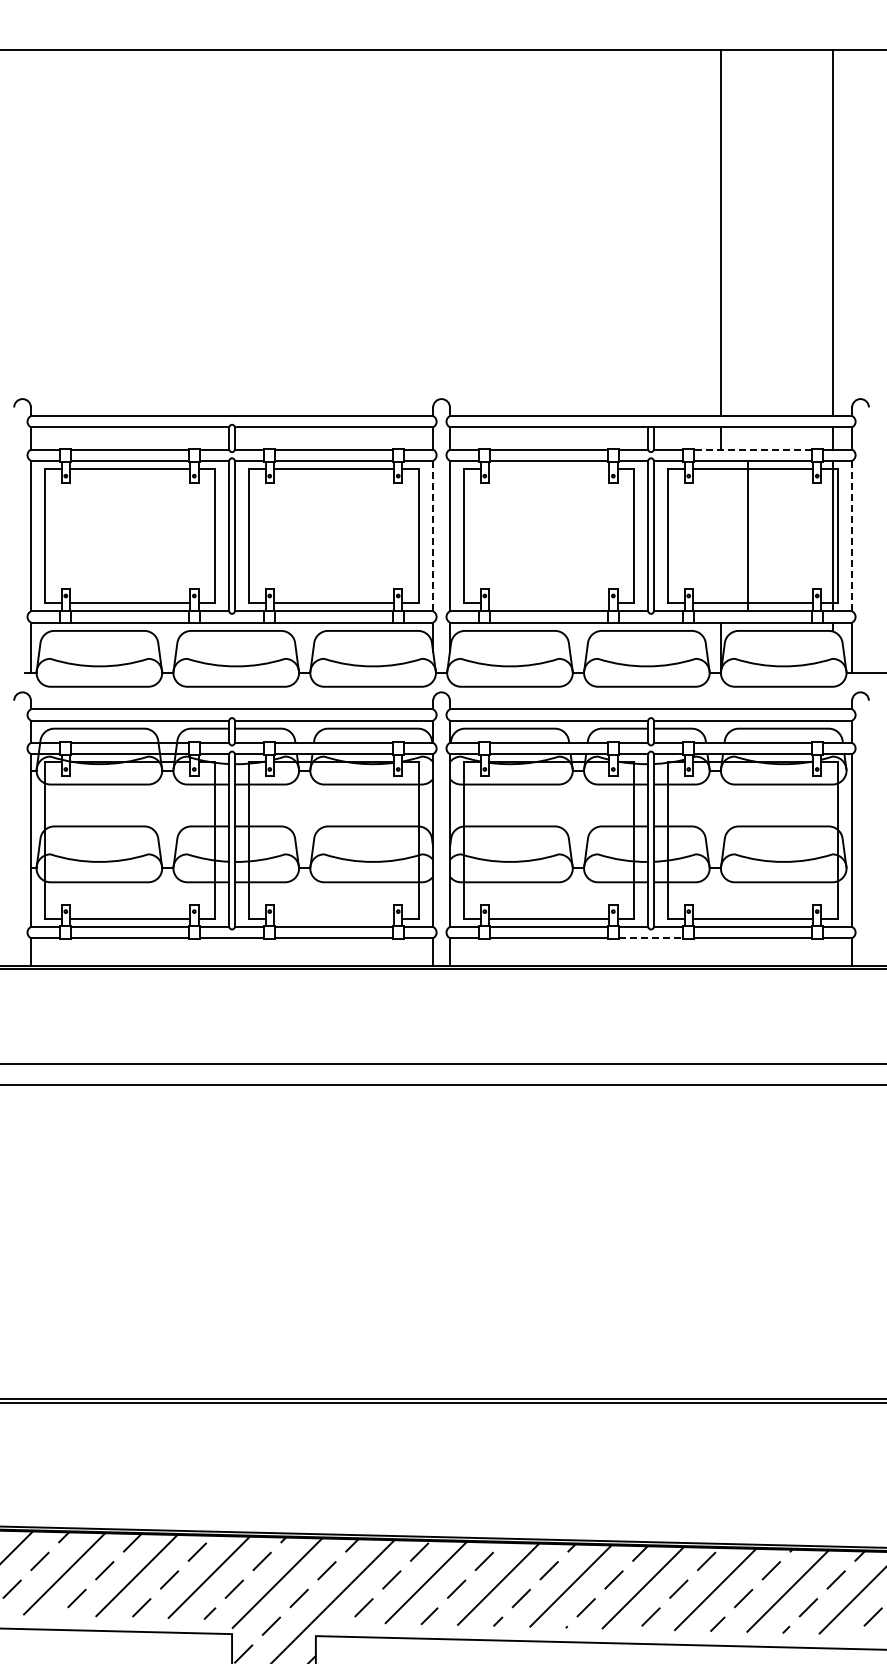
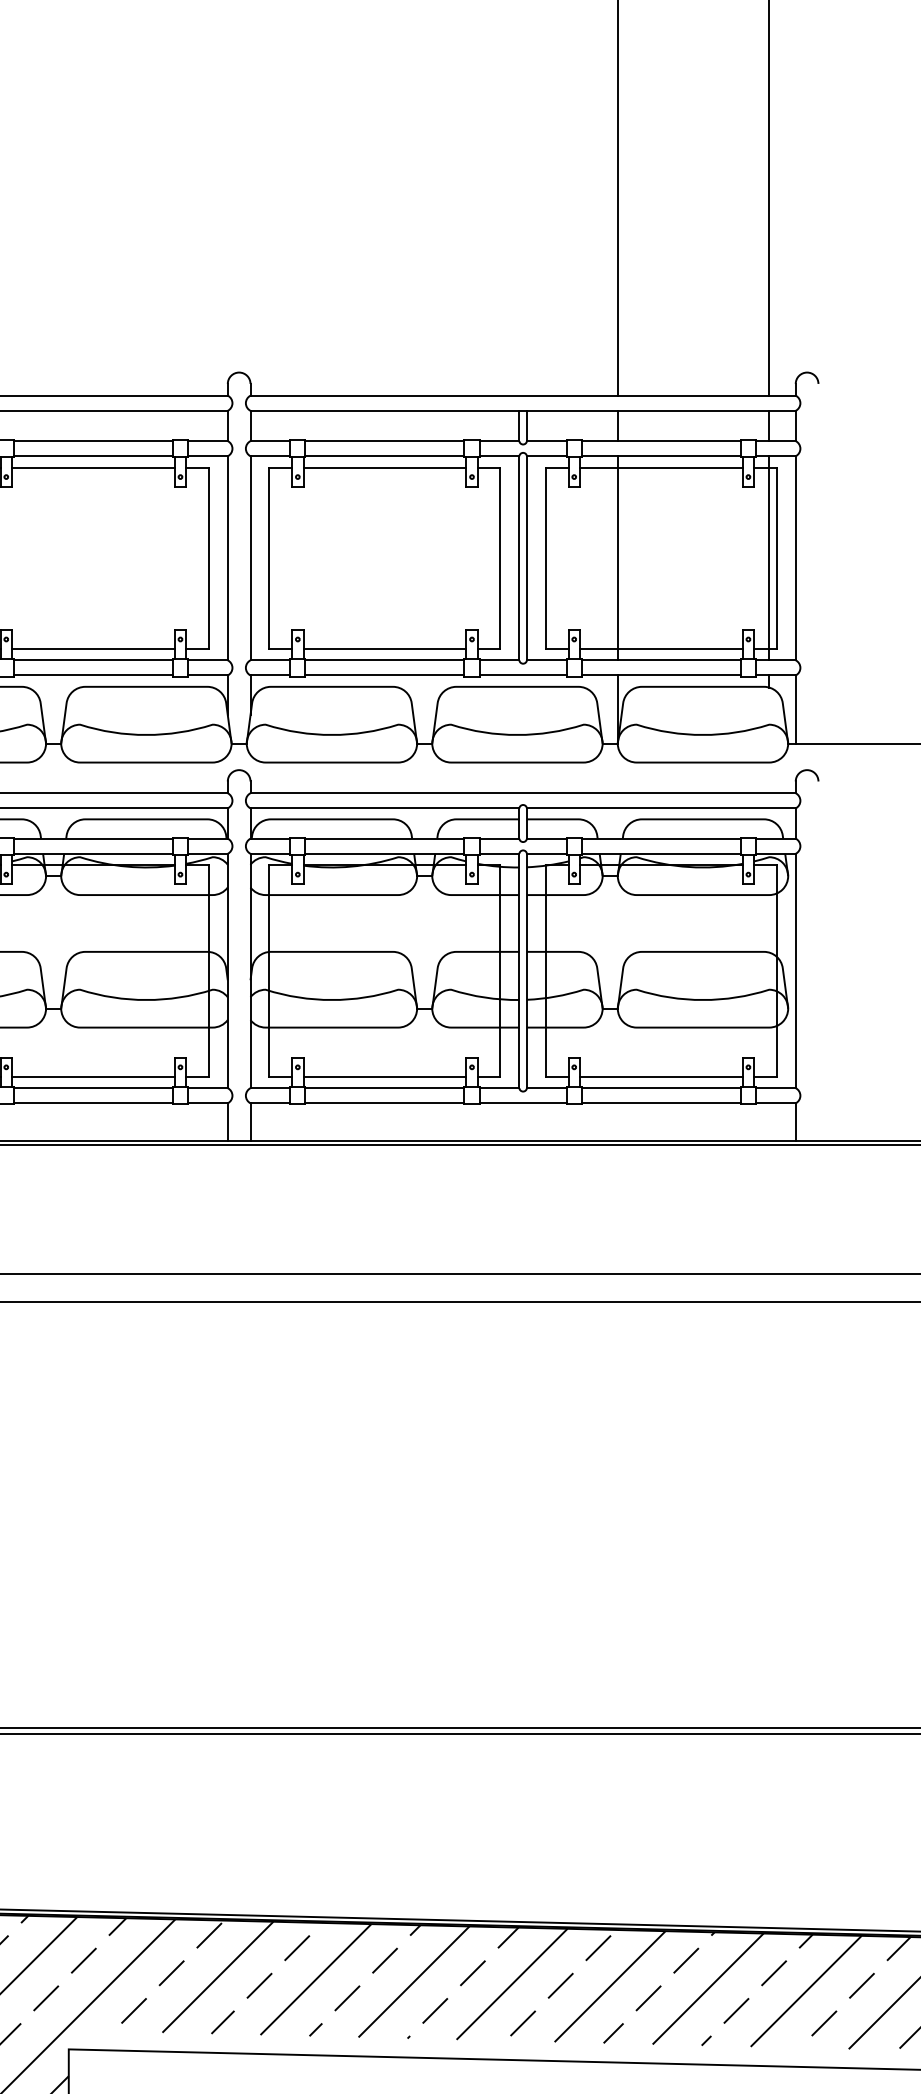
line: (753, 449) -> (662, 440), dashed -> solid
line: (549, 469) -> (385, 468), added
line: (433, 535) -> (228, 557), dashed -> solid
line: (747, 535) -> (617, 557), moved
line: (852, 535) -> (796, 557), dashed -> solid
line: (549, 602) -> (385, 648), added
line: (333, 918) -> (92, 1076), added
line: (651, 938) -> (523, 1103), dashed -> solid

